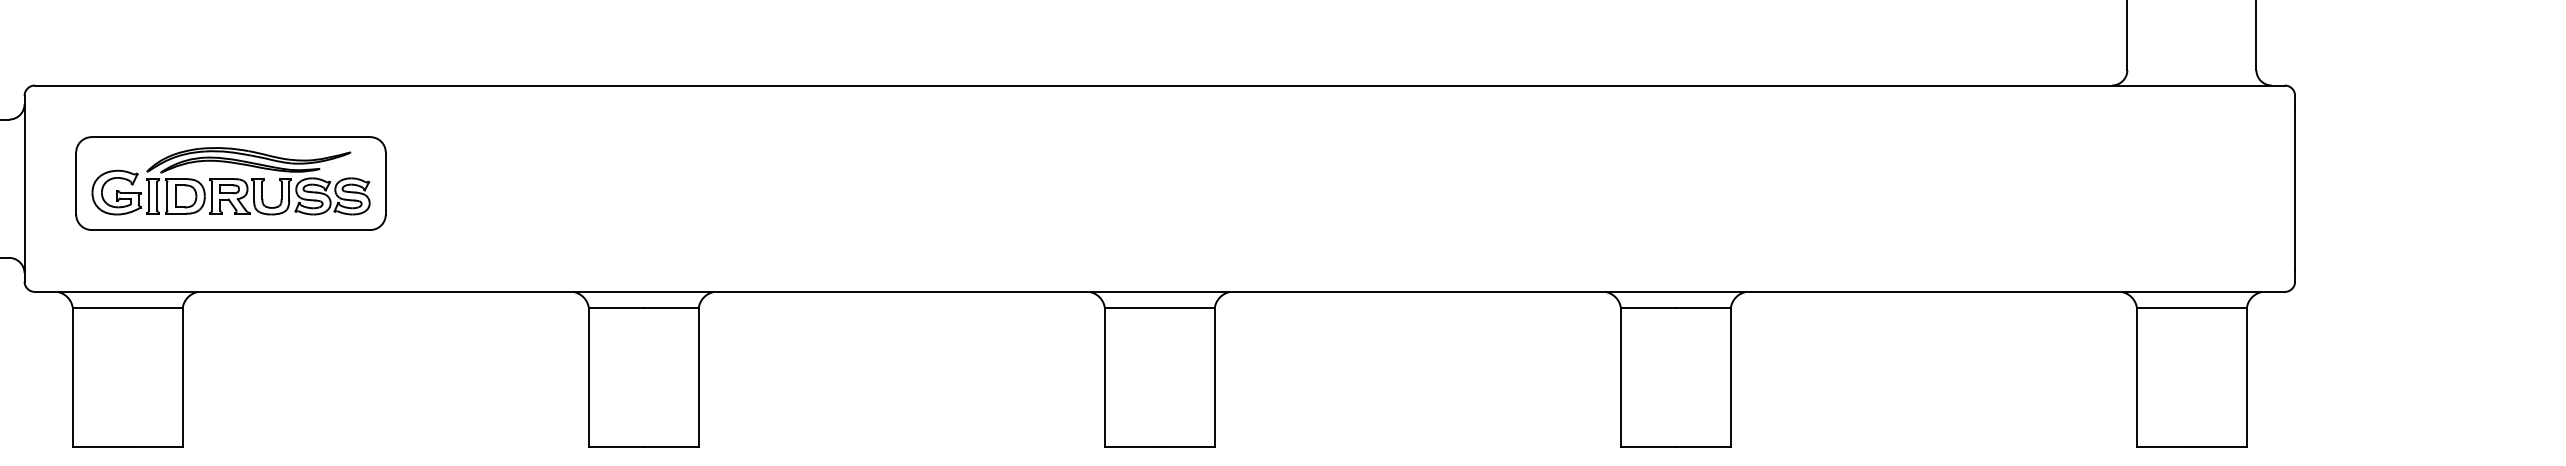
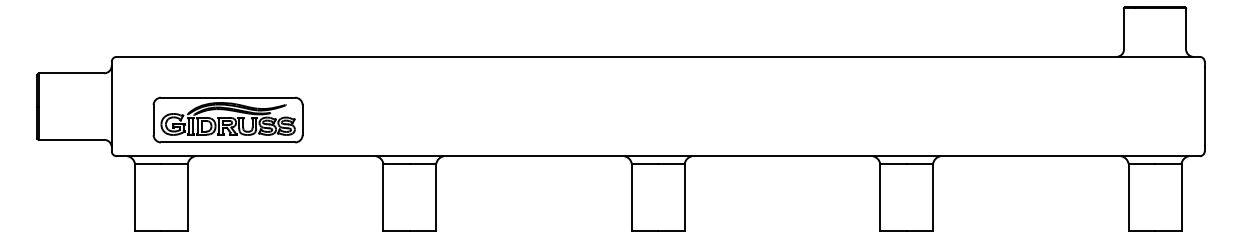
part: (229, 182) -> (227, 119), moved

